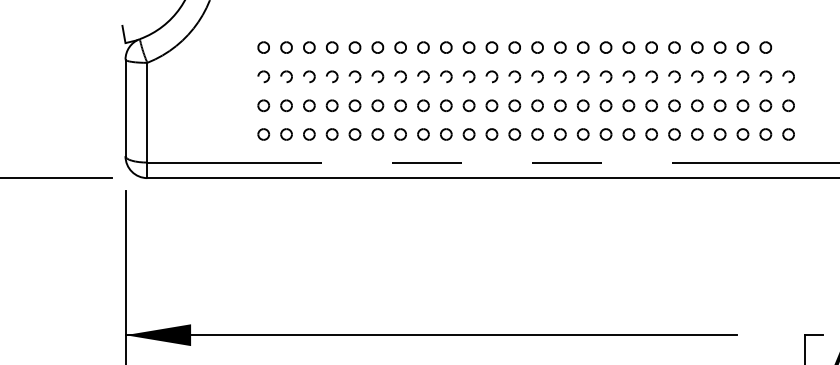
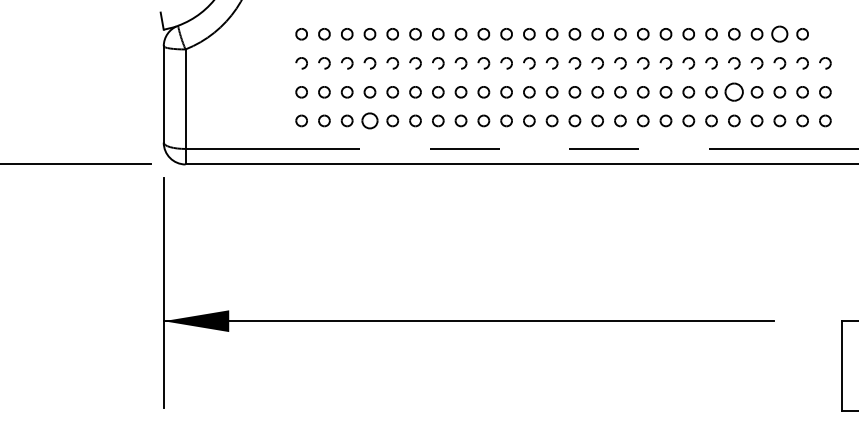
part: (742, 47) -> (779, 34), size x1.4
part: (697, 105) -> (734, 92), size x1.6
part: (331, 134) -> (369, 120), size x1.4

